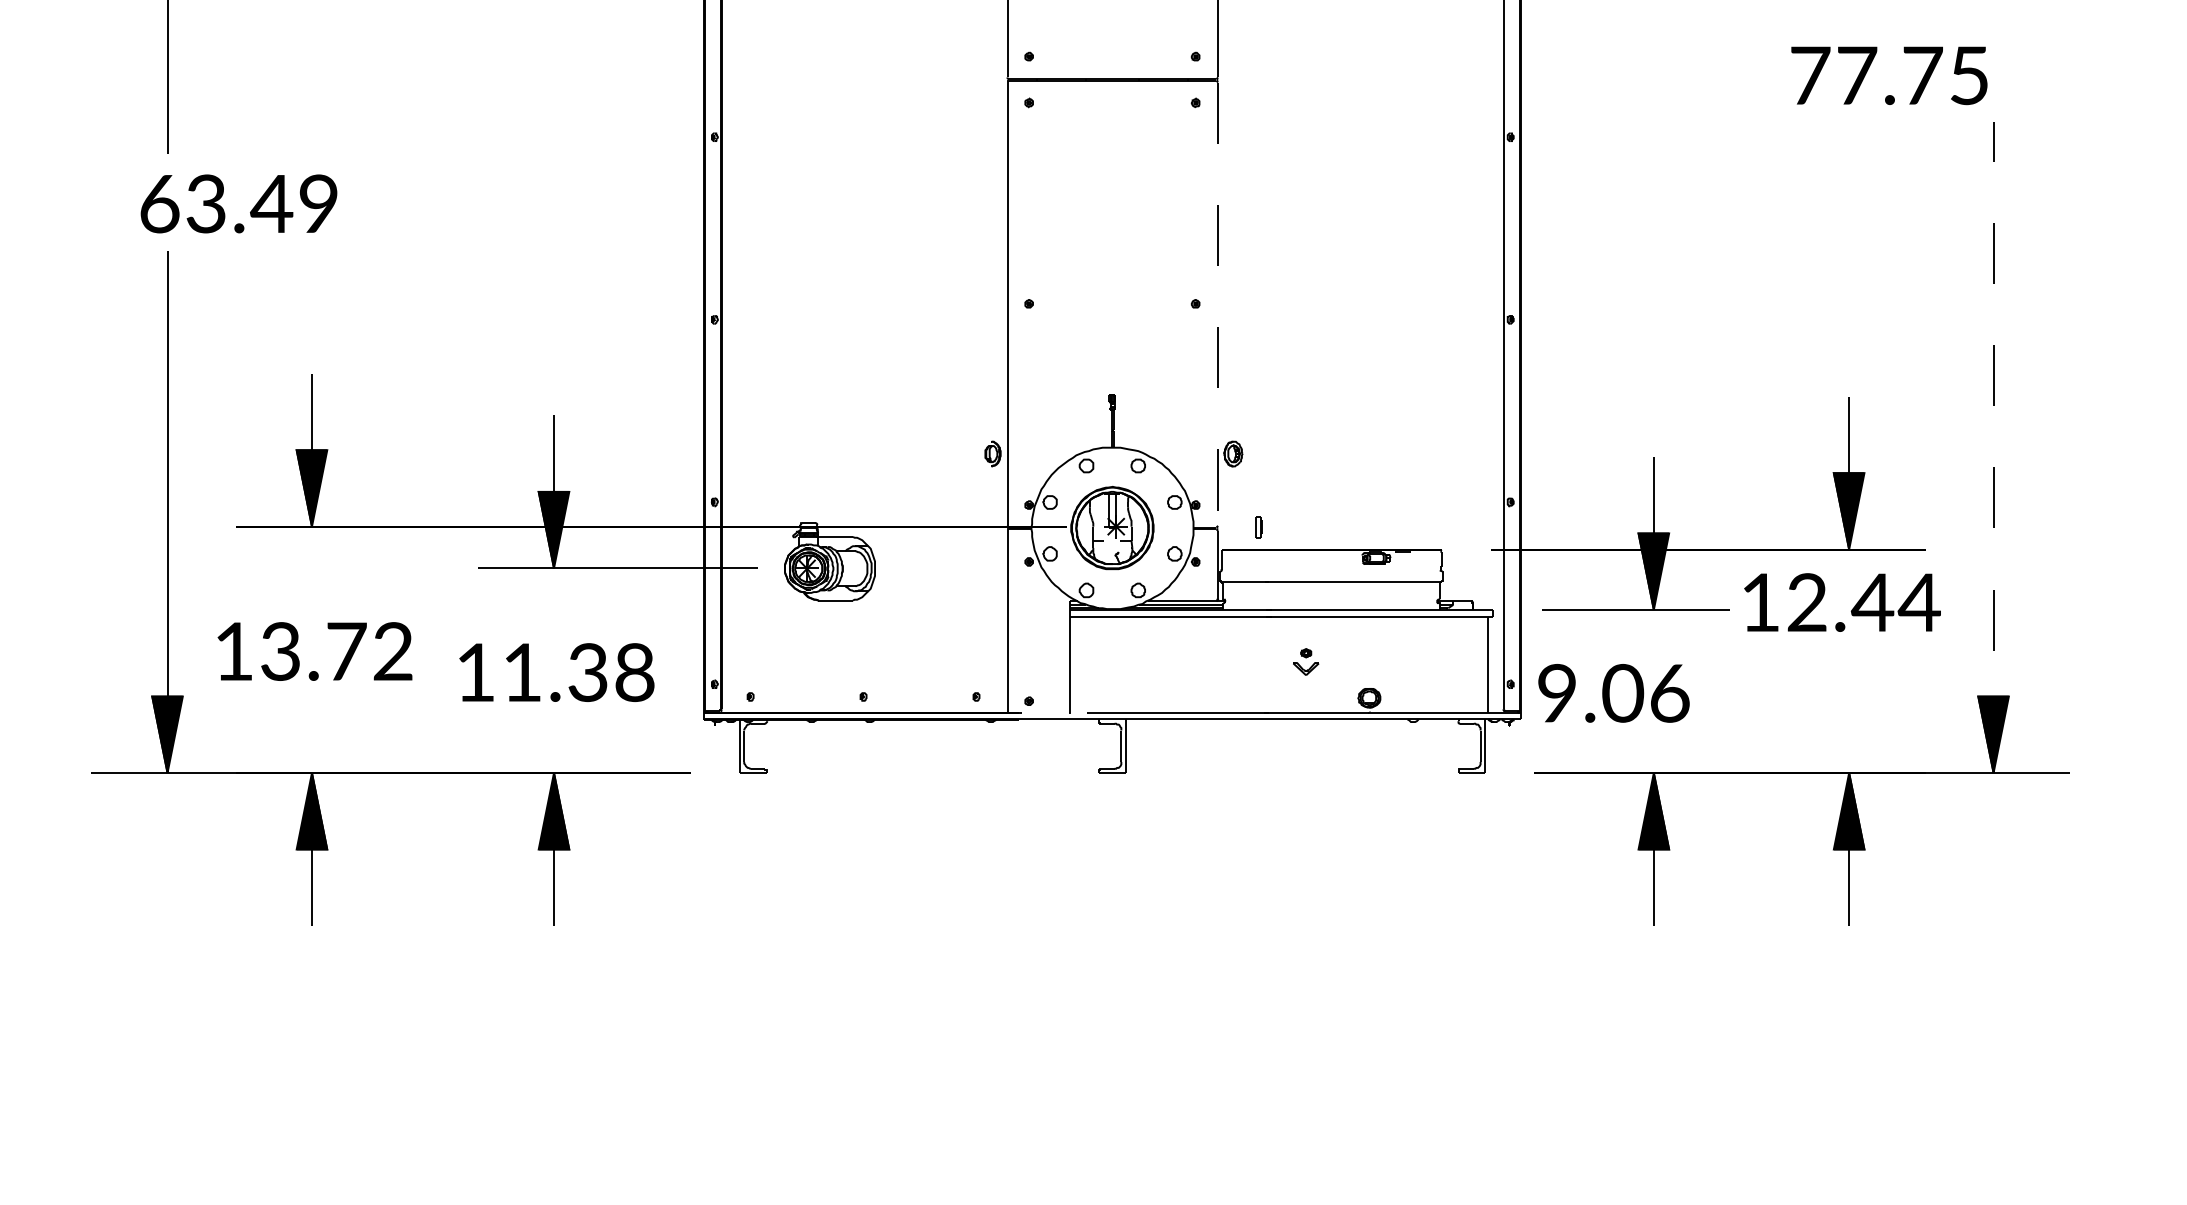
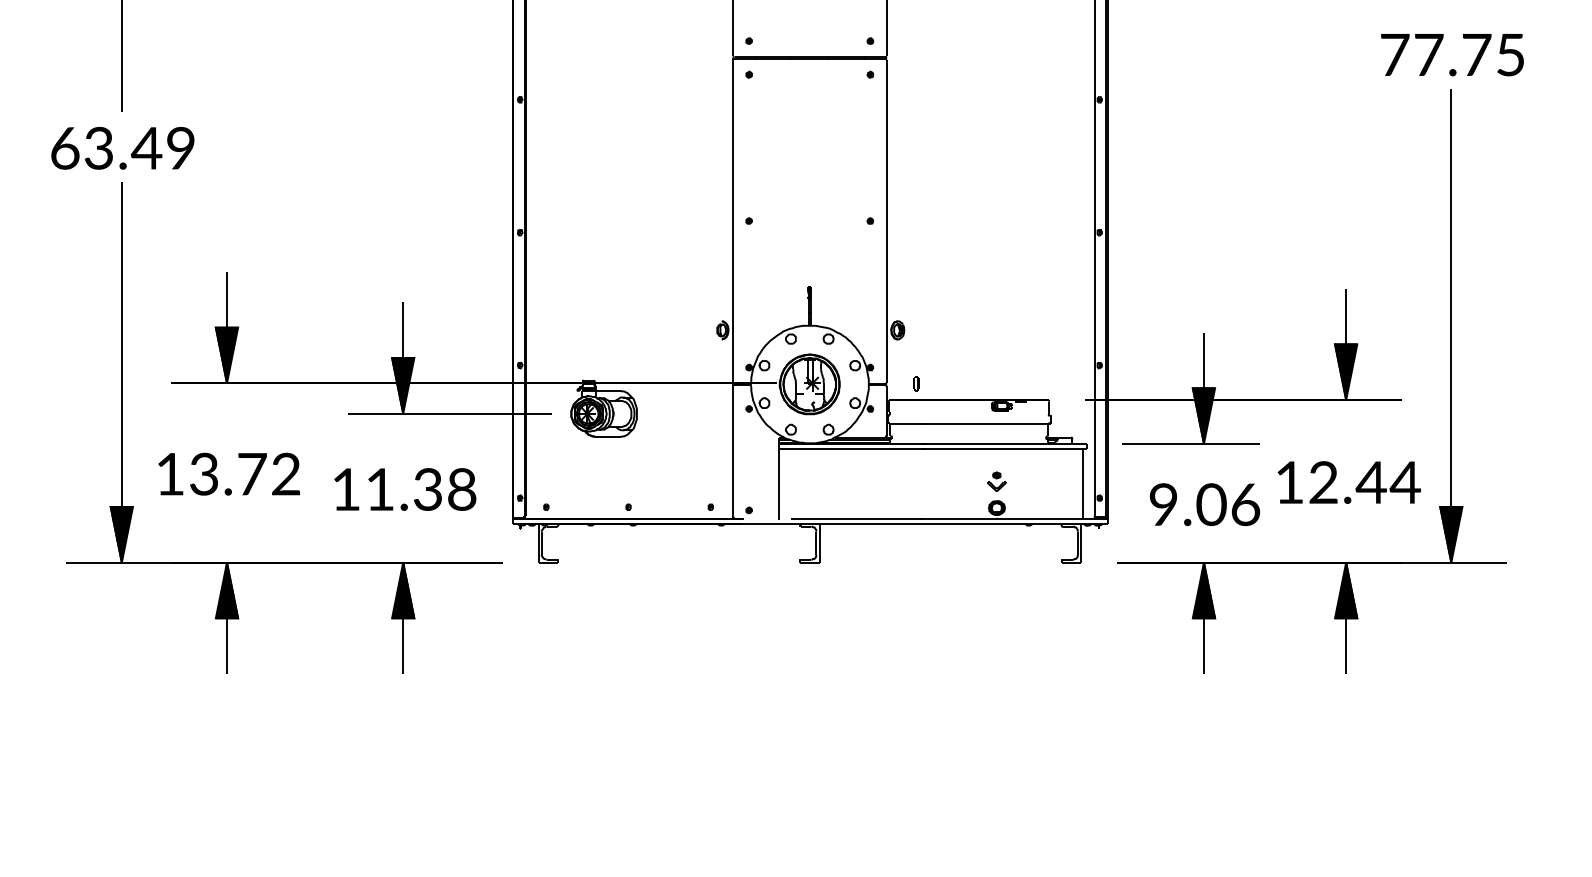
text: (1889, 76) -> (1452, 55), moved
text: (238, 202) -> (122, 147), moved
line: (1217, 304) -> (886, 221), dashed -> solid
line: (1993, 447) -> (1451, 325), dashed -> solid
text: (1841, 602) -> (1348, 482), moved
part: (1305, 661) -> (996, 481), moved
text: (1613, 693) -> (1204, 504), moved

